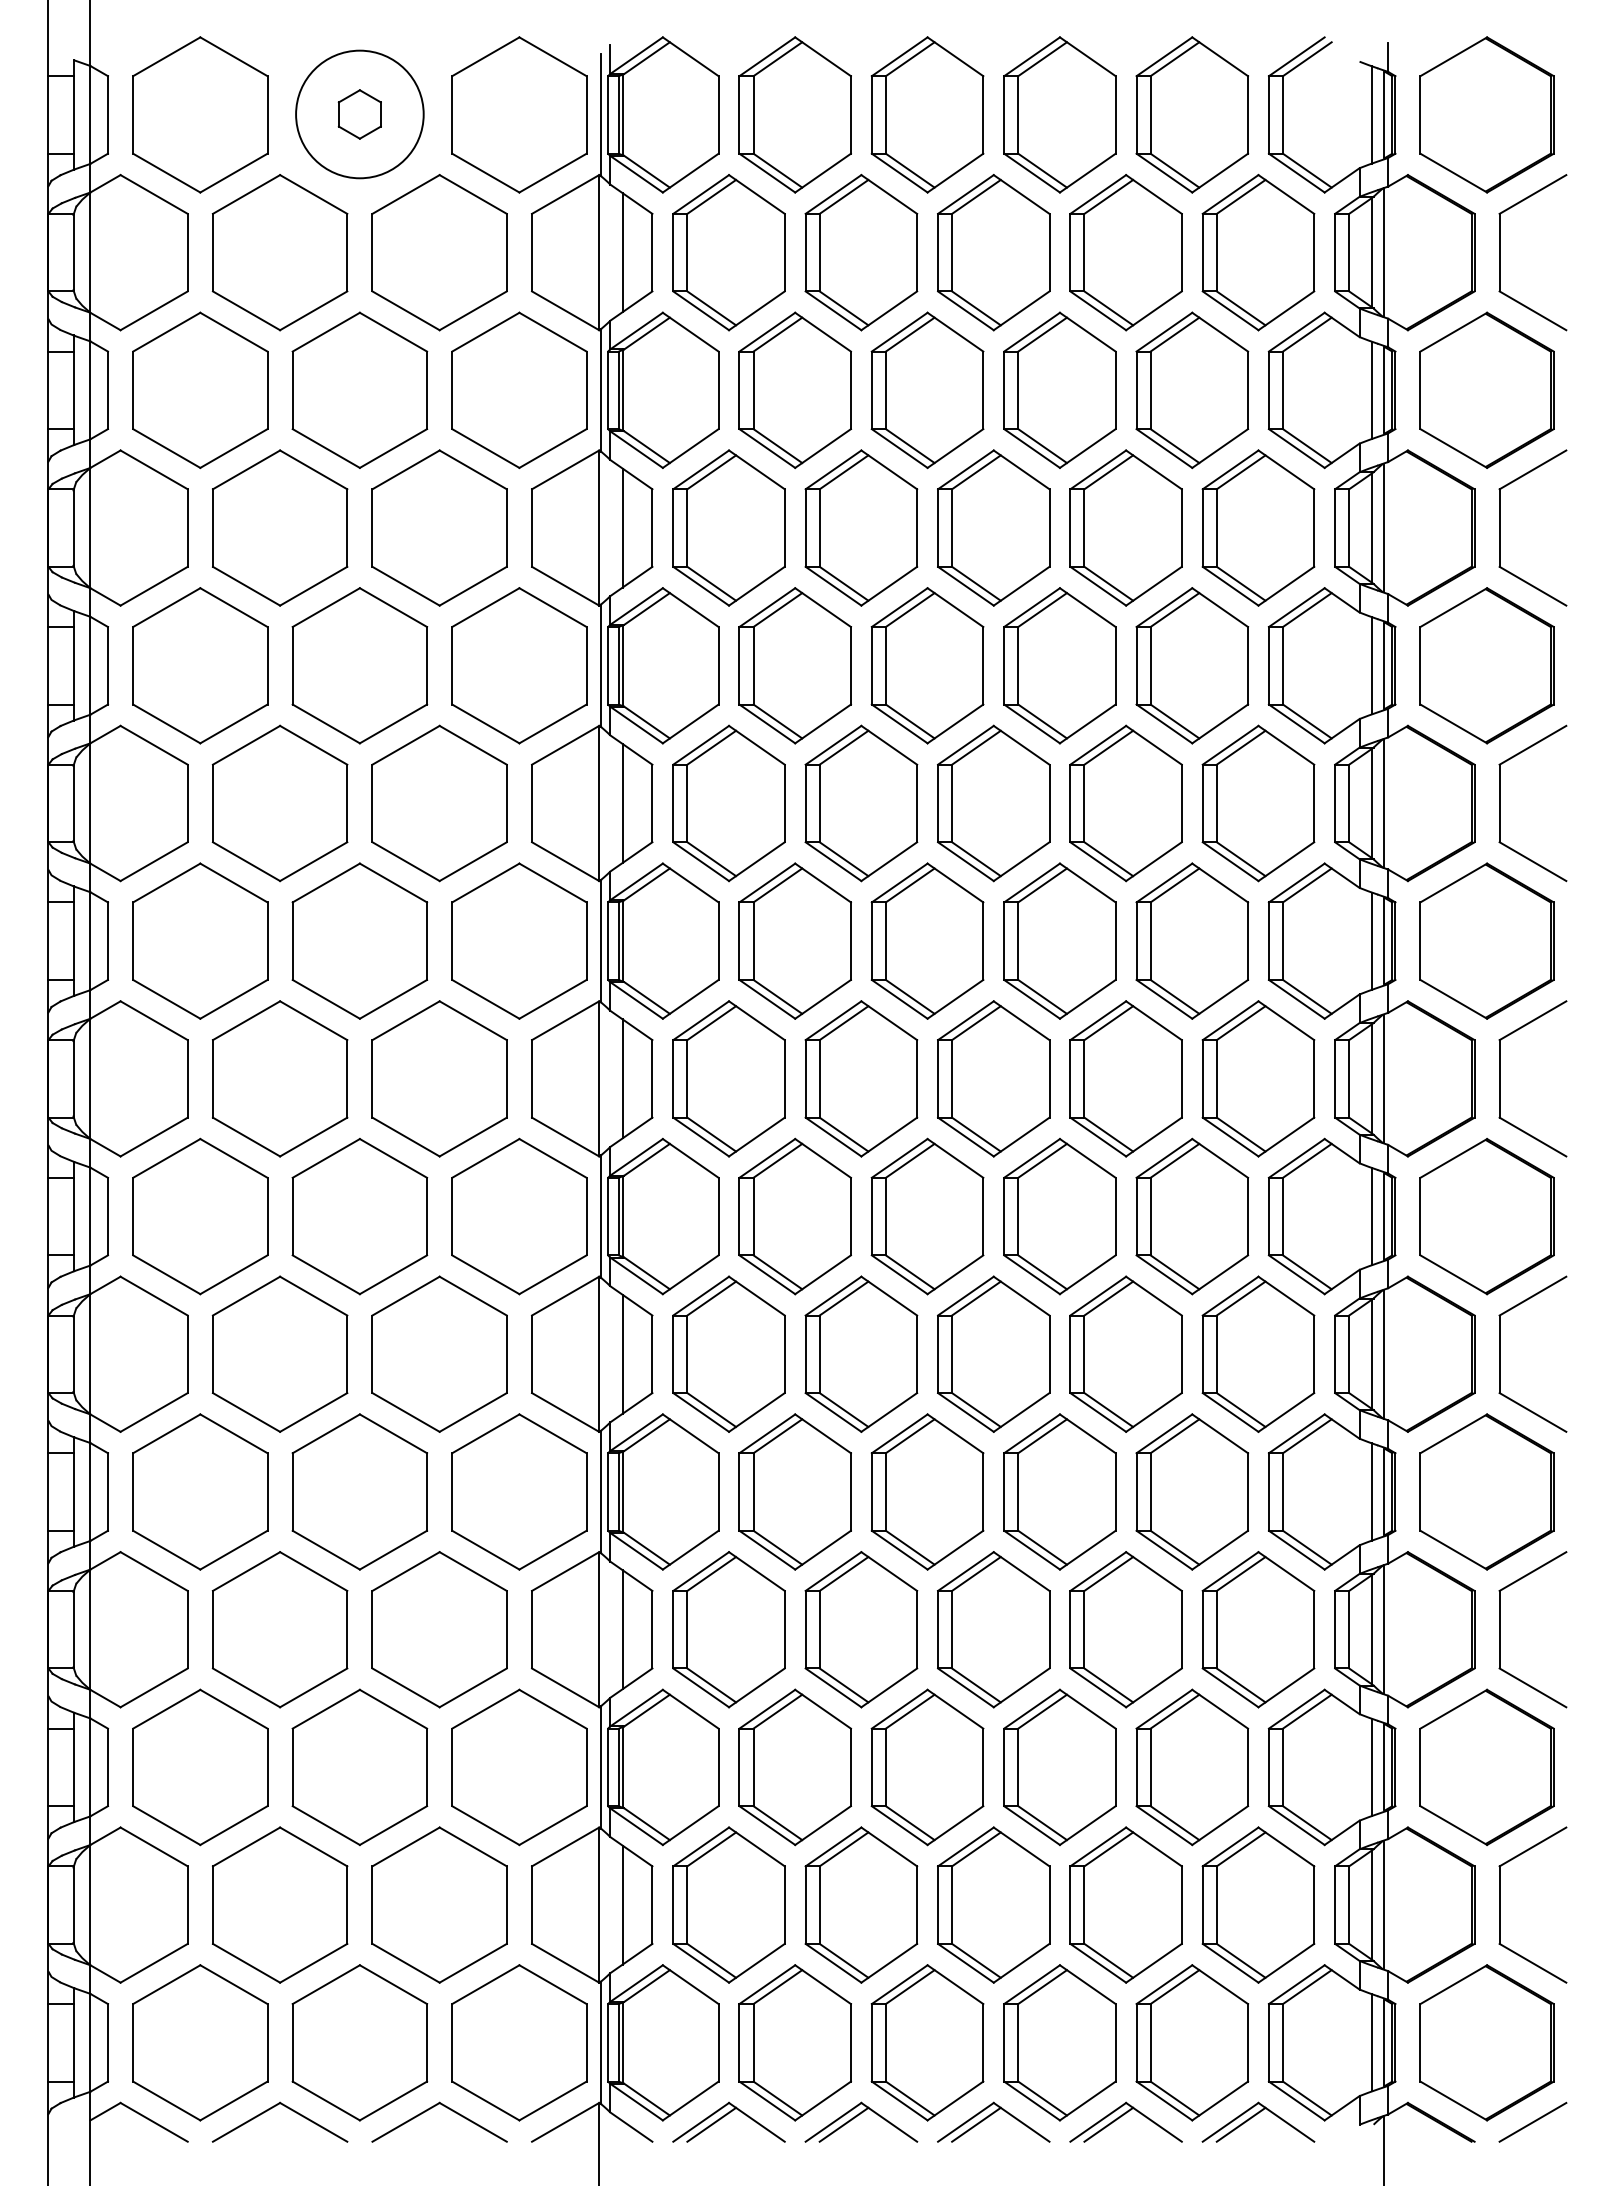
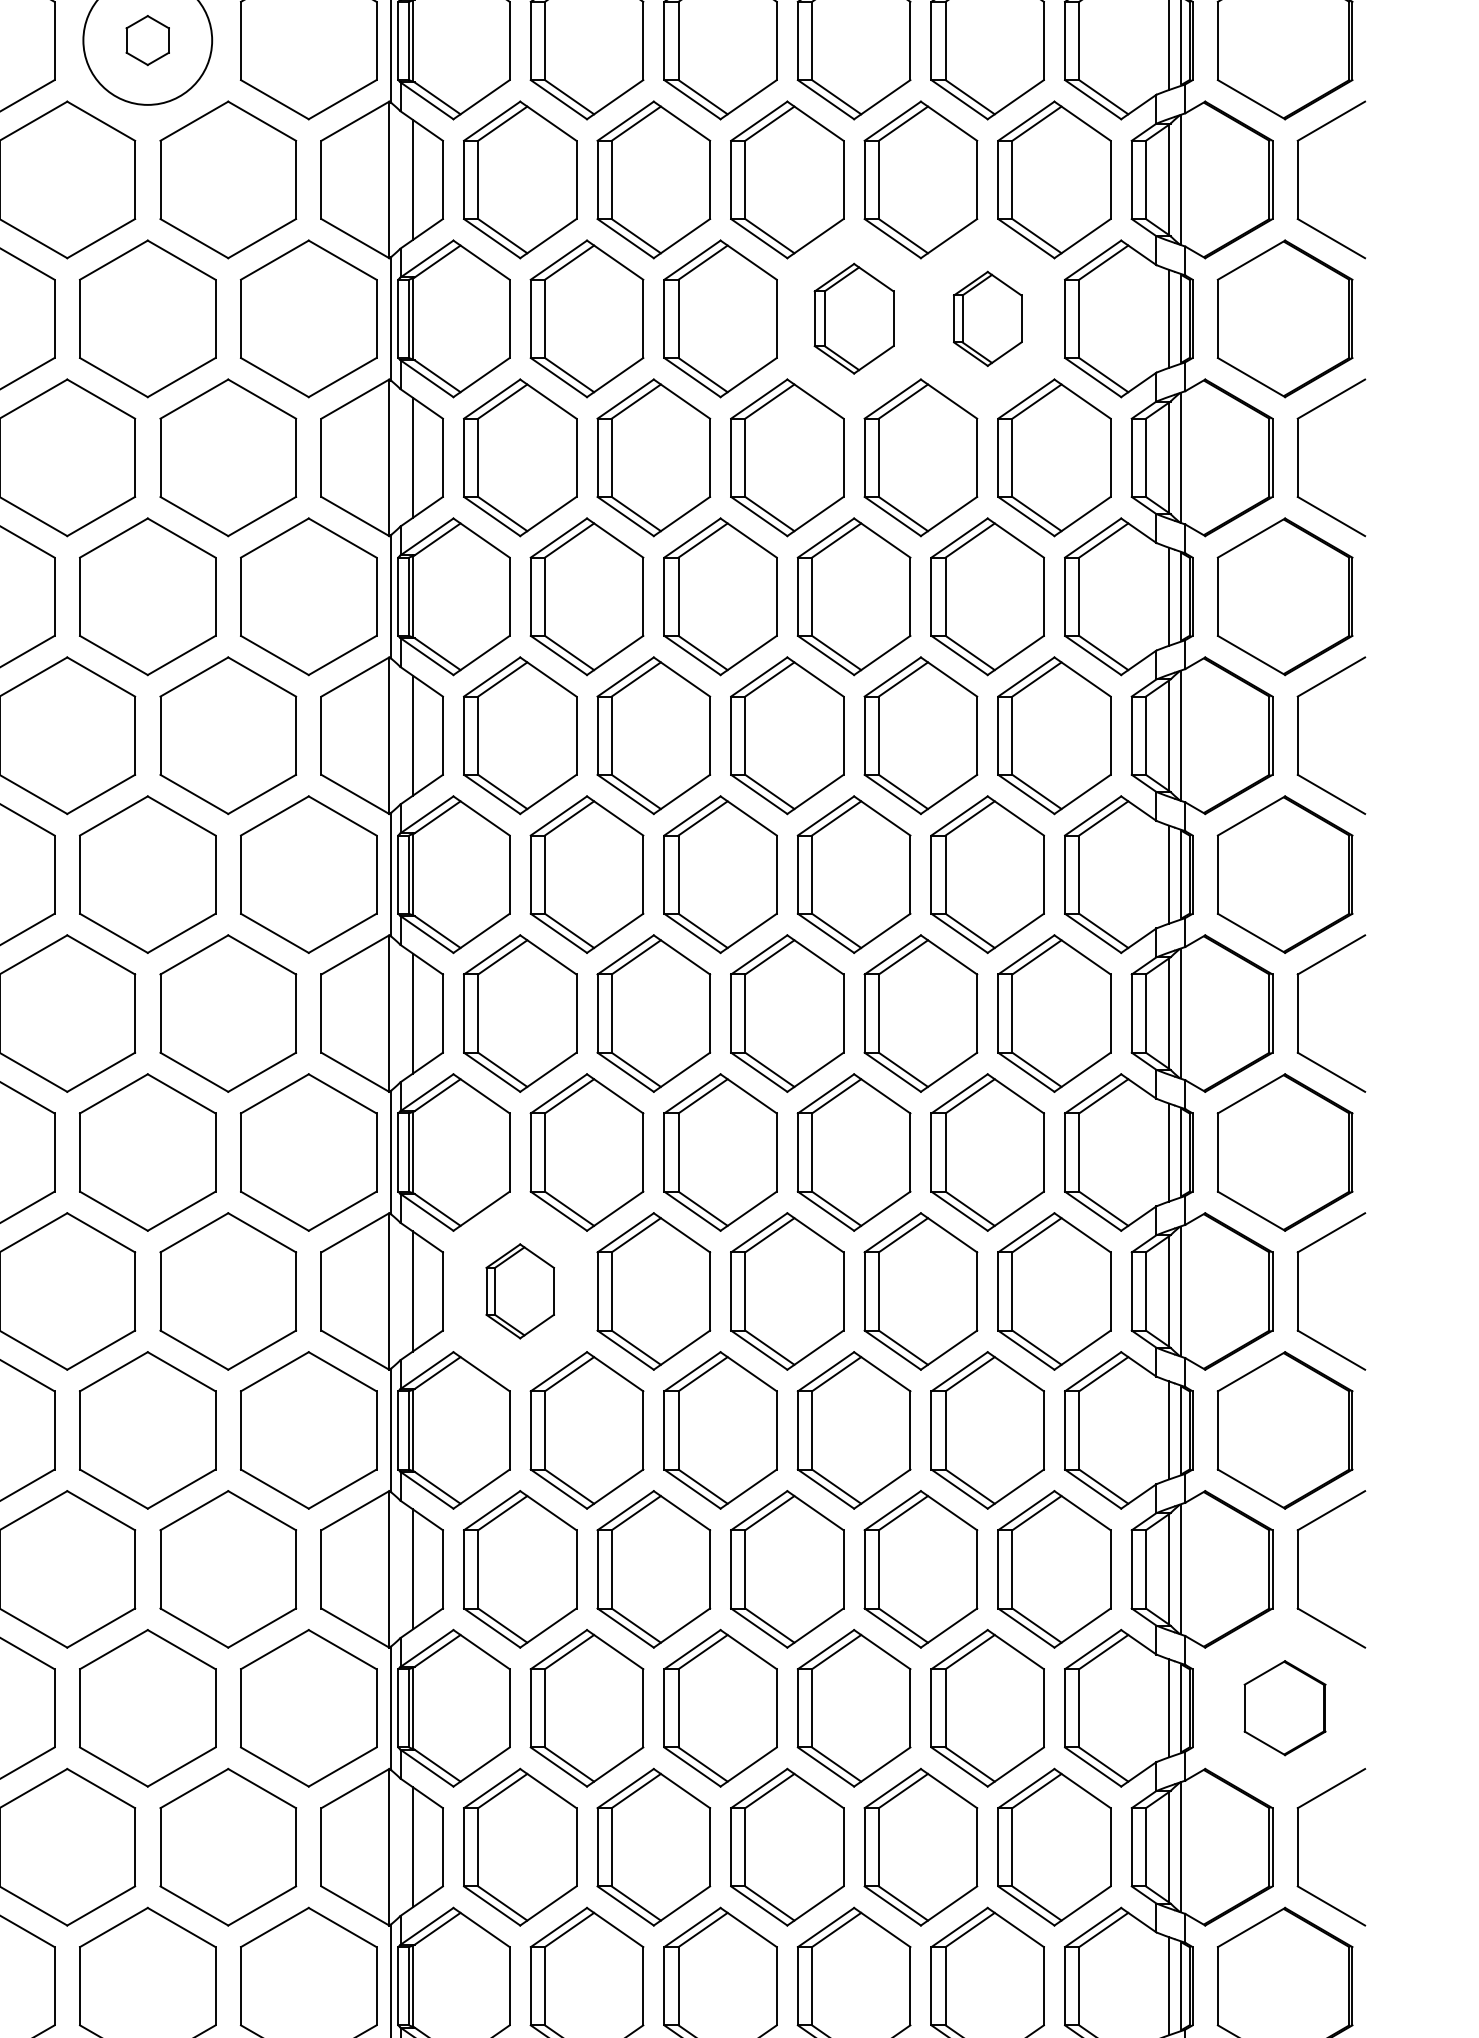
part: (1059, 389) -> (853, 318), size x0.7
part: (1192, 390) -> (987, 319), size x0.6
part: (728, 1353) -> (519, 1290), size x0.6
part: (1486, 1766) -> (1284, 1707), size x0.6

